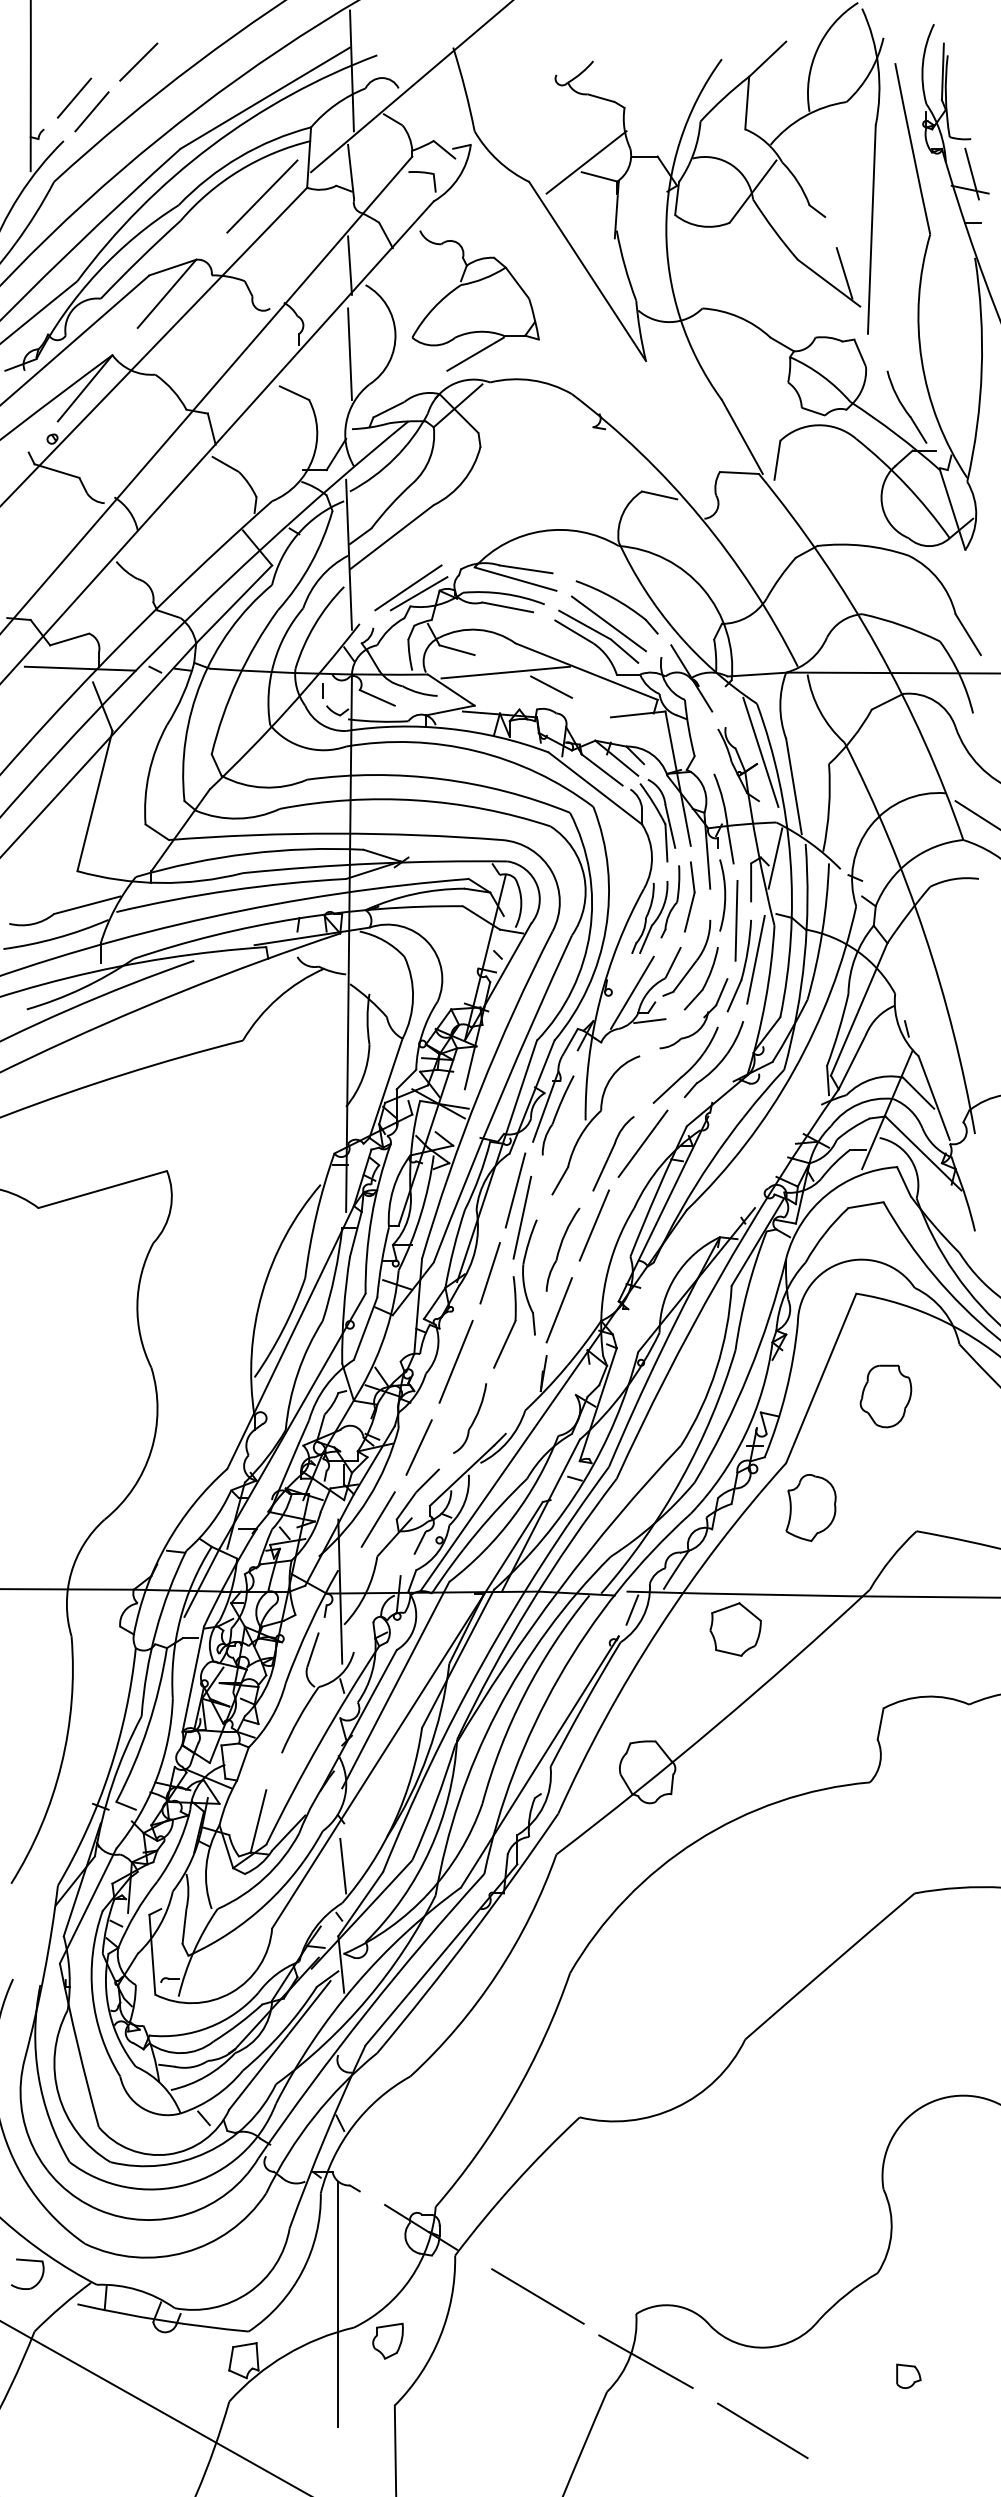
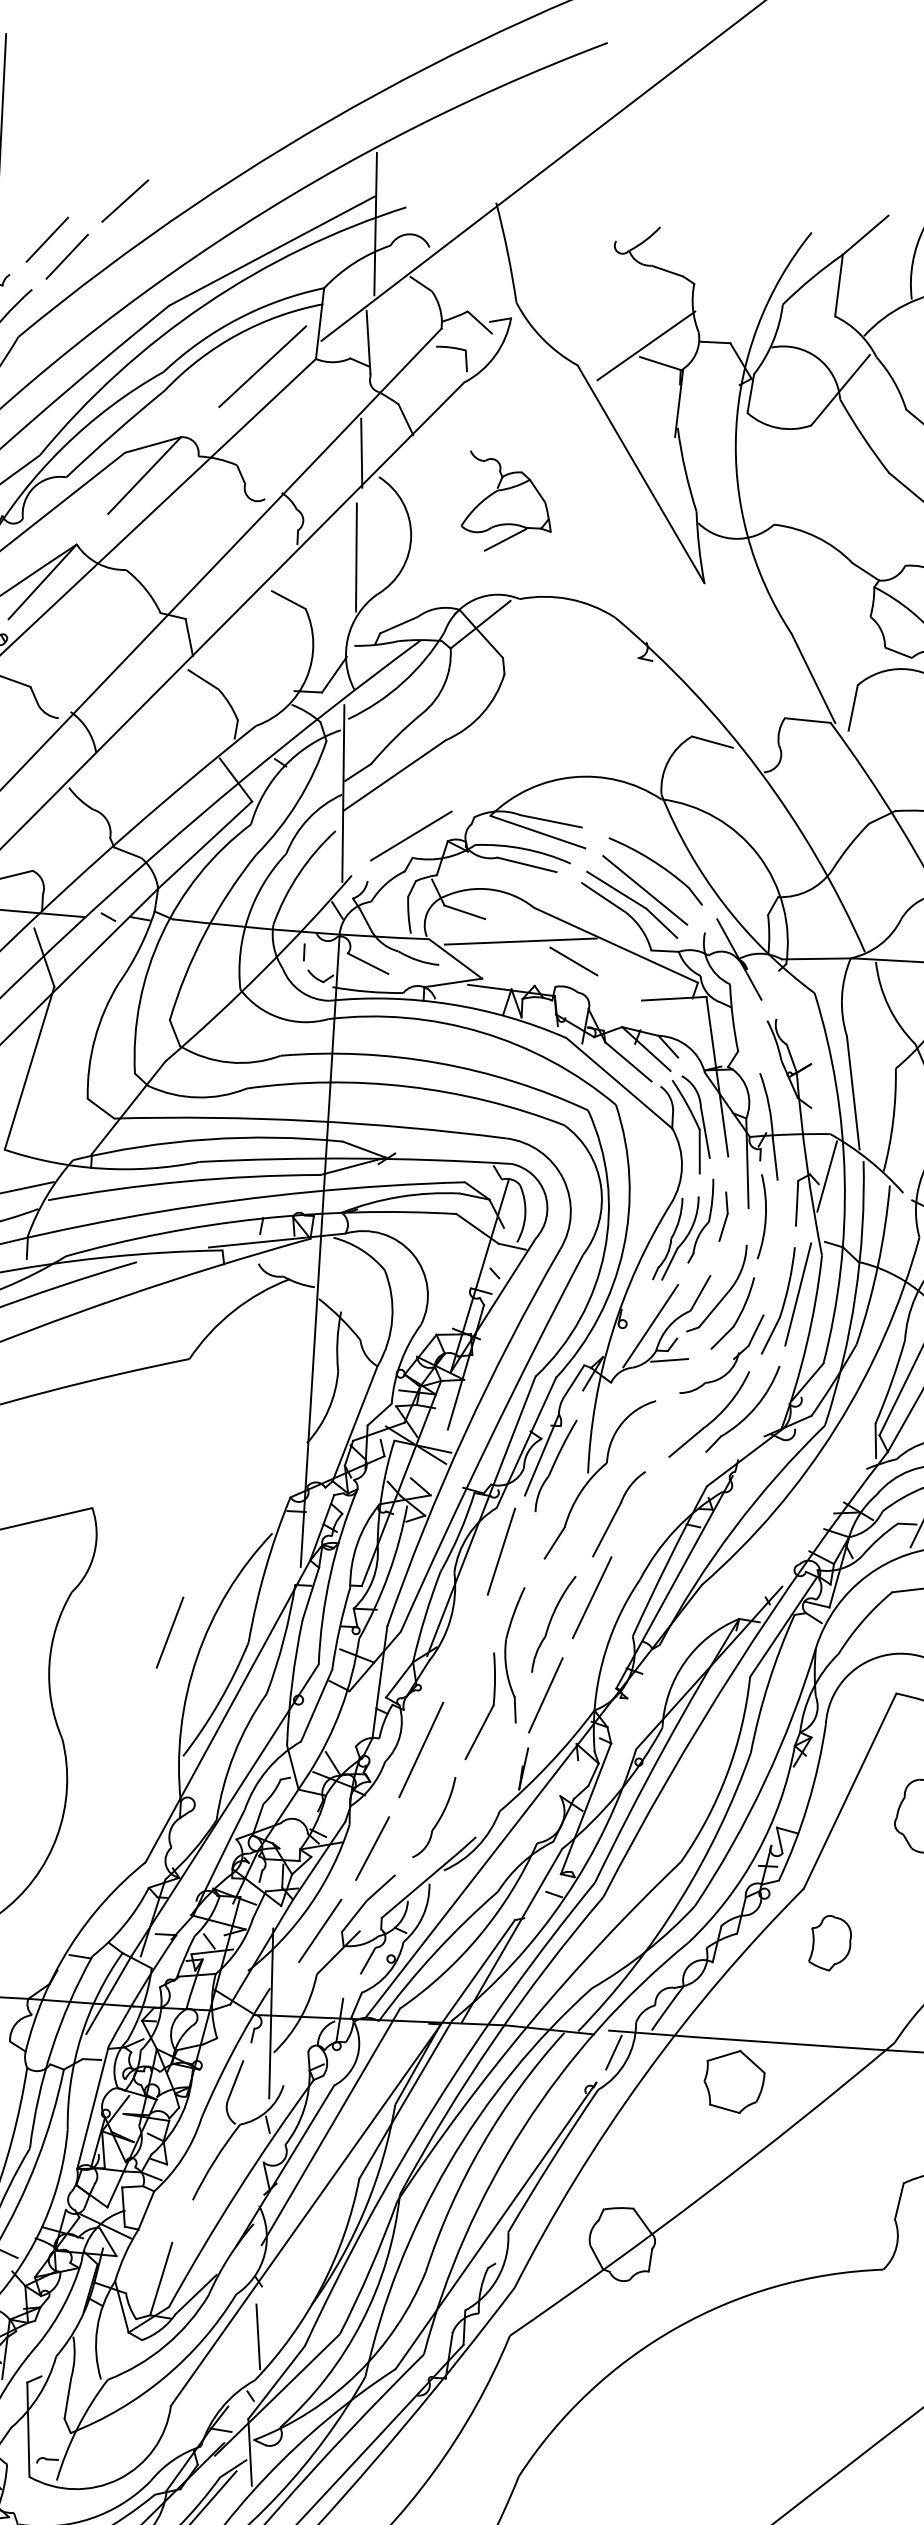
part: (475, 300) -> (507, 501), size x0.6
line: (418, 593) -> (422, 843), removed
line: (760, 751) -> (815, 1049), removed
part: (689, 896) -> (723, 1216), size x0.6
line: (736, 920) -> (777, 1247), removed
line: (642, 1143) -> (653, 1504), removed
line: (522, 1217) -> (508, 1583), removed
line: (489, 1273) -> (169, 1632), moved
part: (810, 1508) -> (829, 1943), size x0.7

